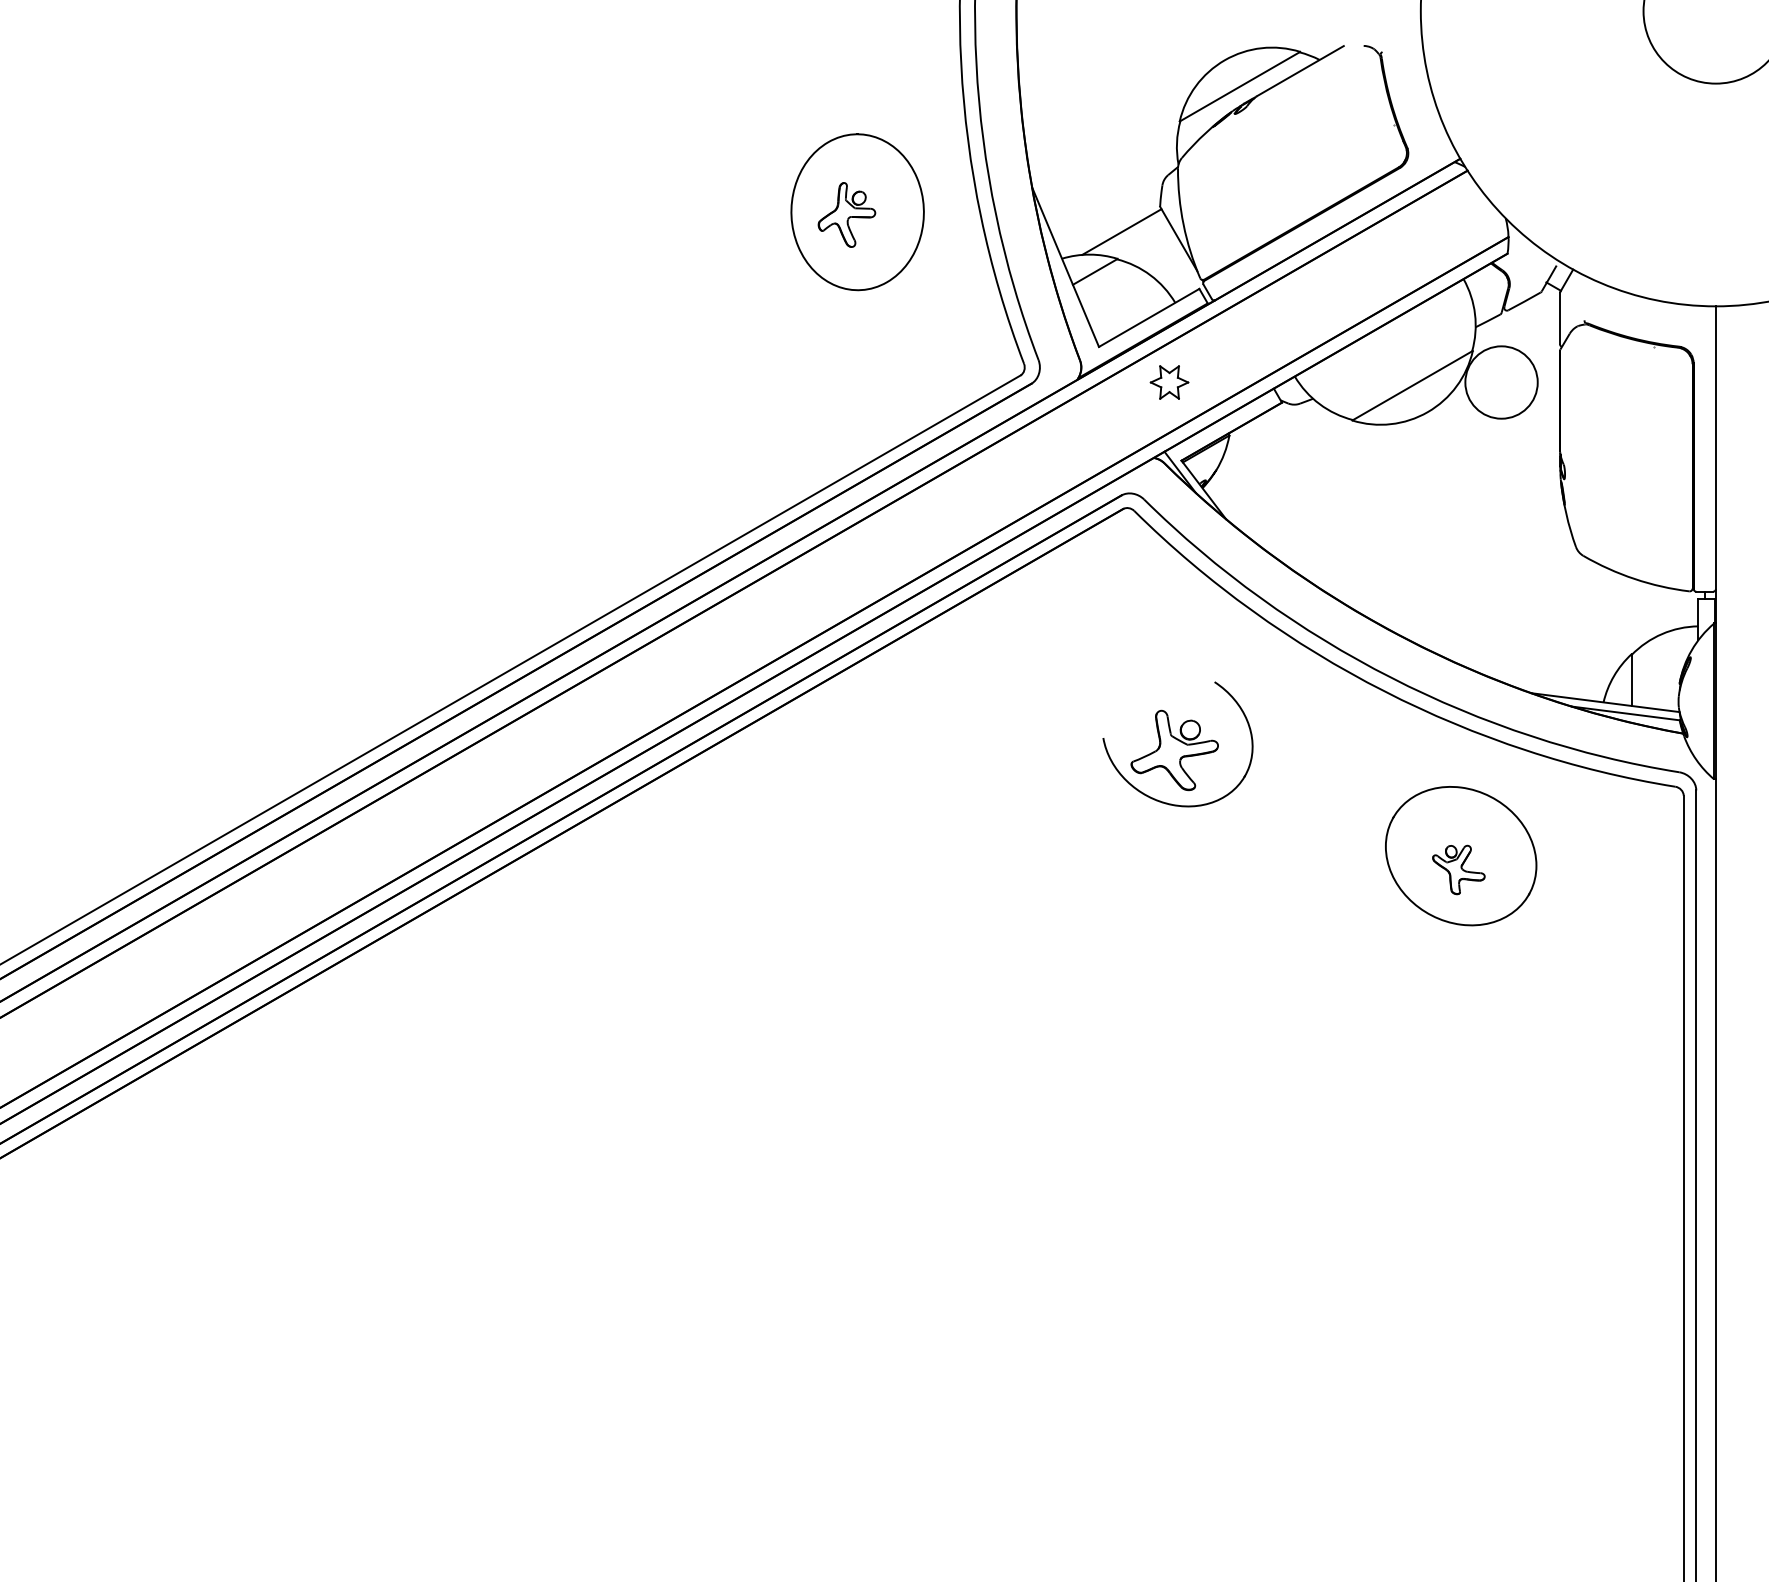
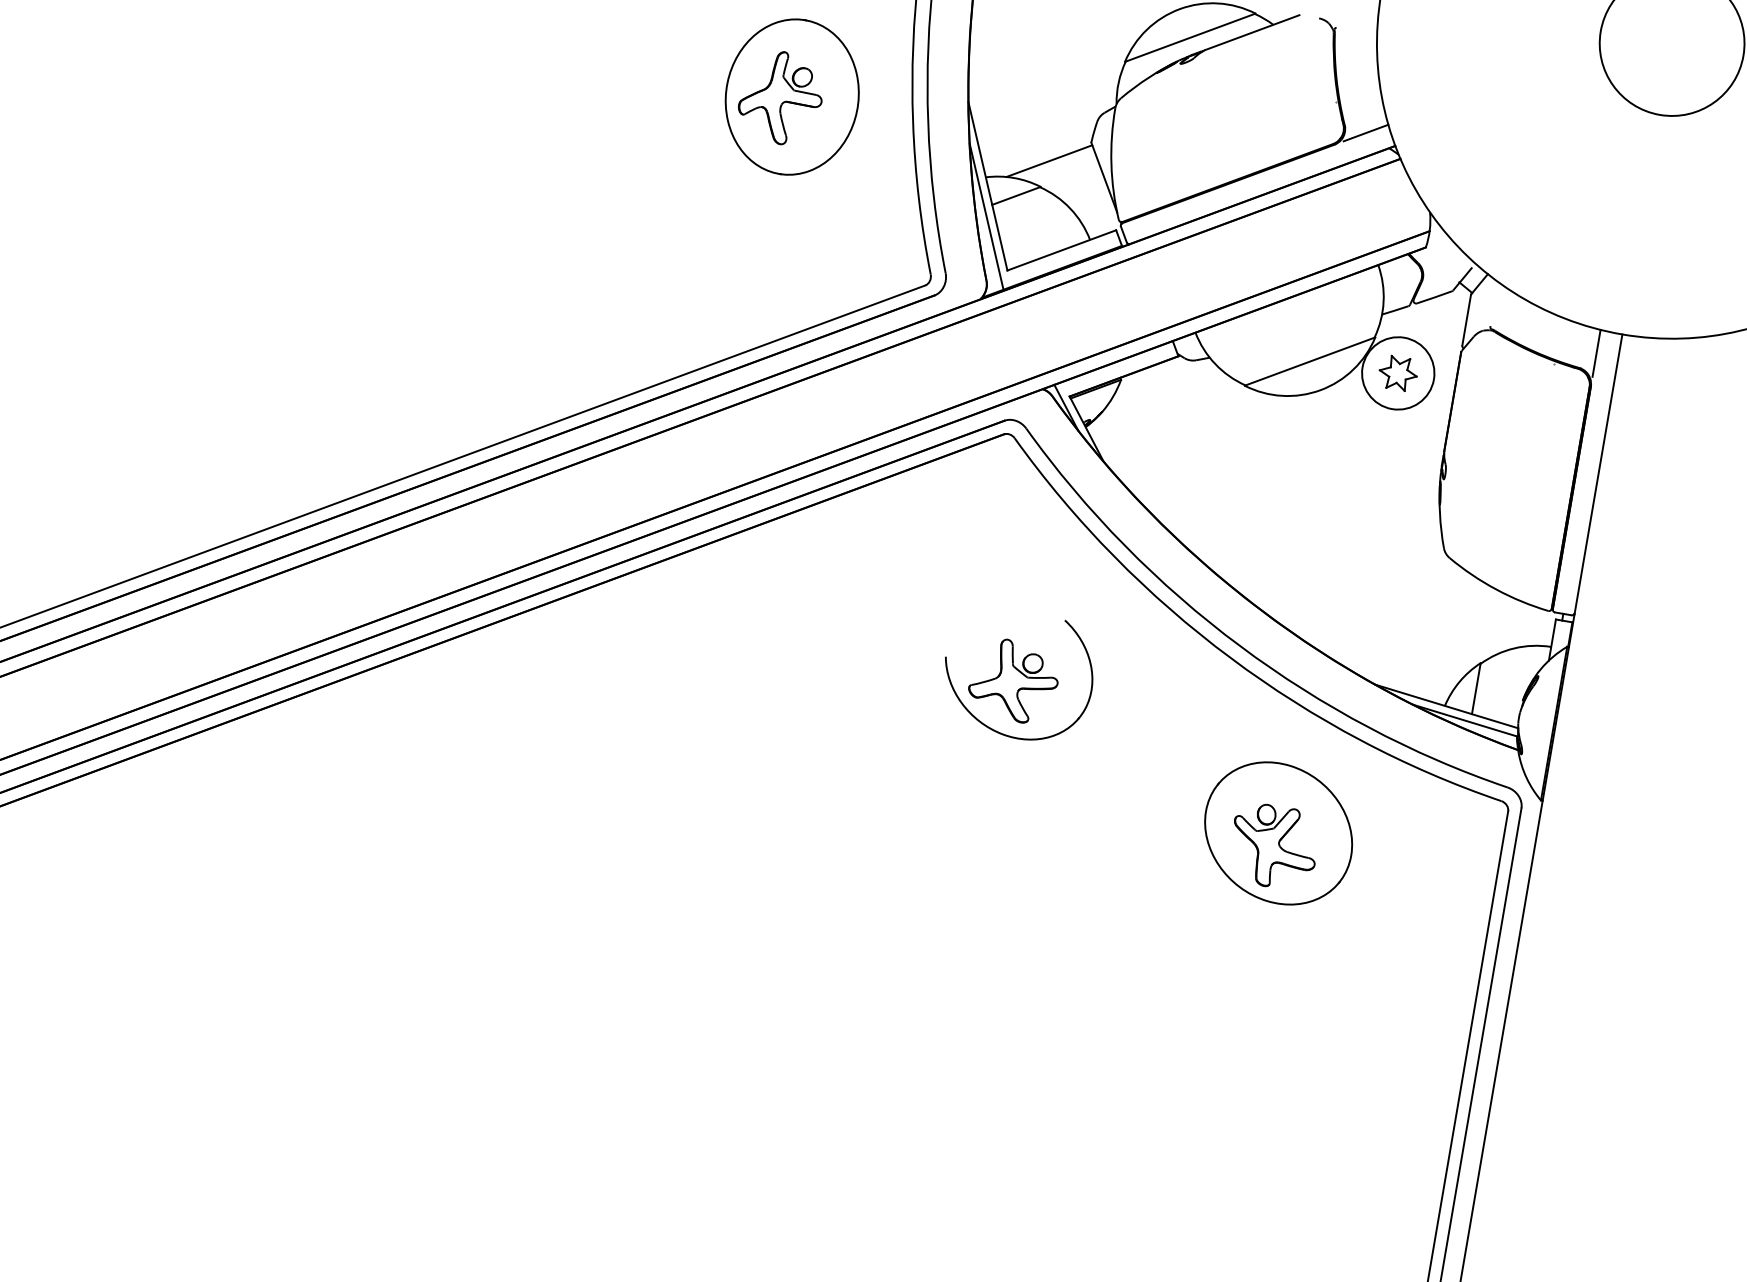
line: (1428, 150) -> (1365, 132), added
part: (846, 214) -> (780, 97), size x1.43
line: (1069, 297) -> (986, 216), added
line: (1693, 329) -> (1596, 353), added
part: (1169, 382) -> (1398, 373), moved
part: (1458, 869) -> (1273, 846), size x1.67

